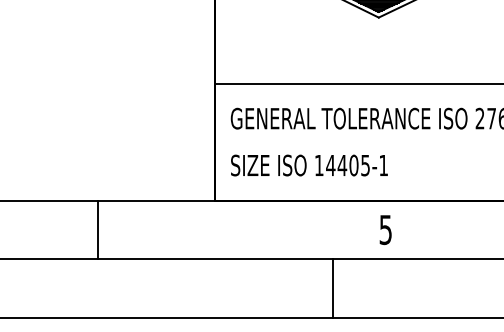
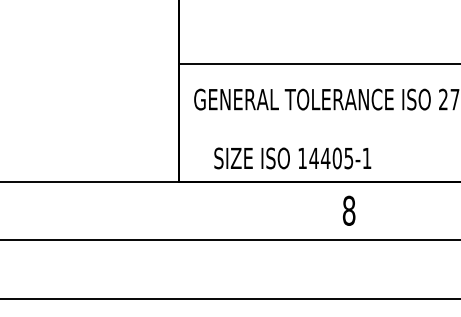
text: (309, 165) -> (292, 158), moved
line: (98, 229) -> (61, 210), removed
text: (385, 229) -> (348, 210), 5 -> 8
line: (332, 288) -> (295, 269), removed

